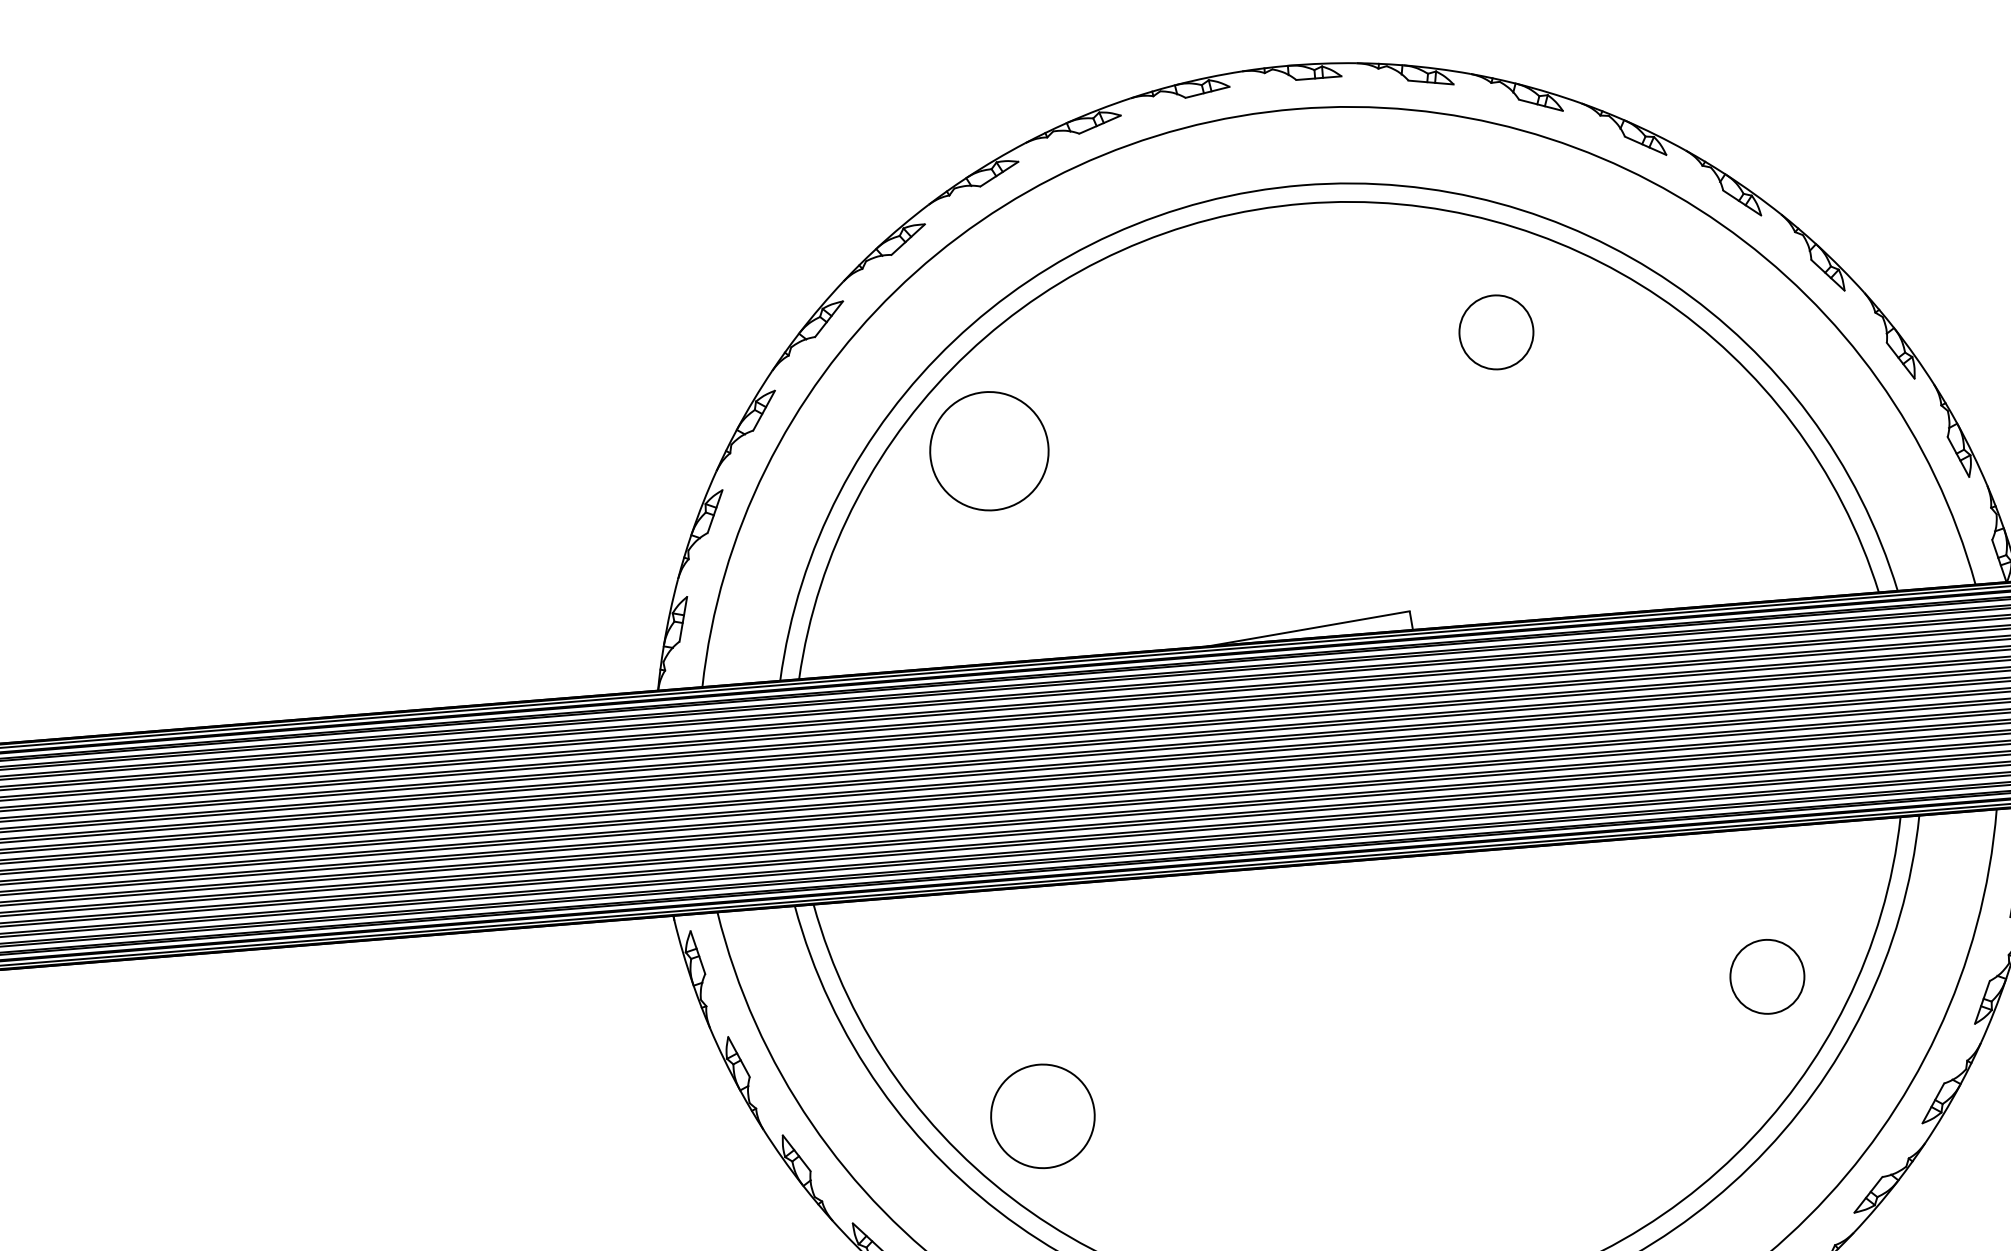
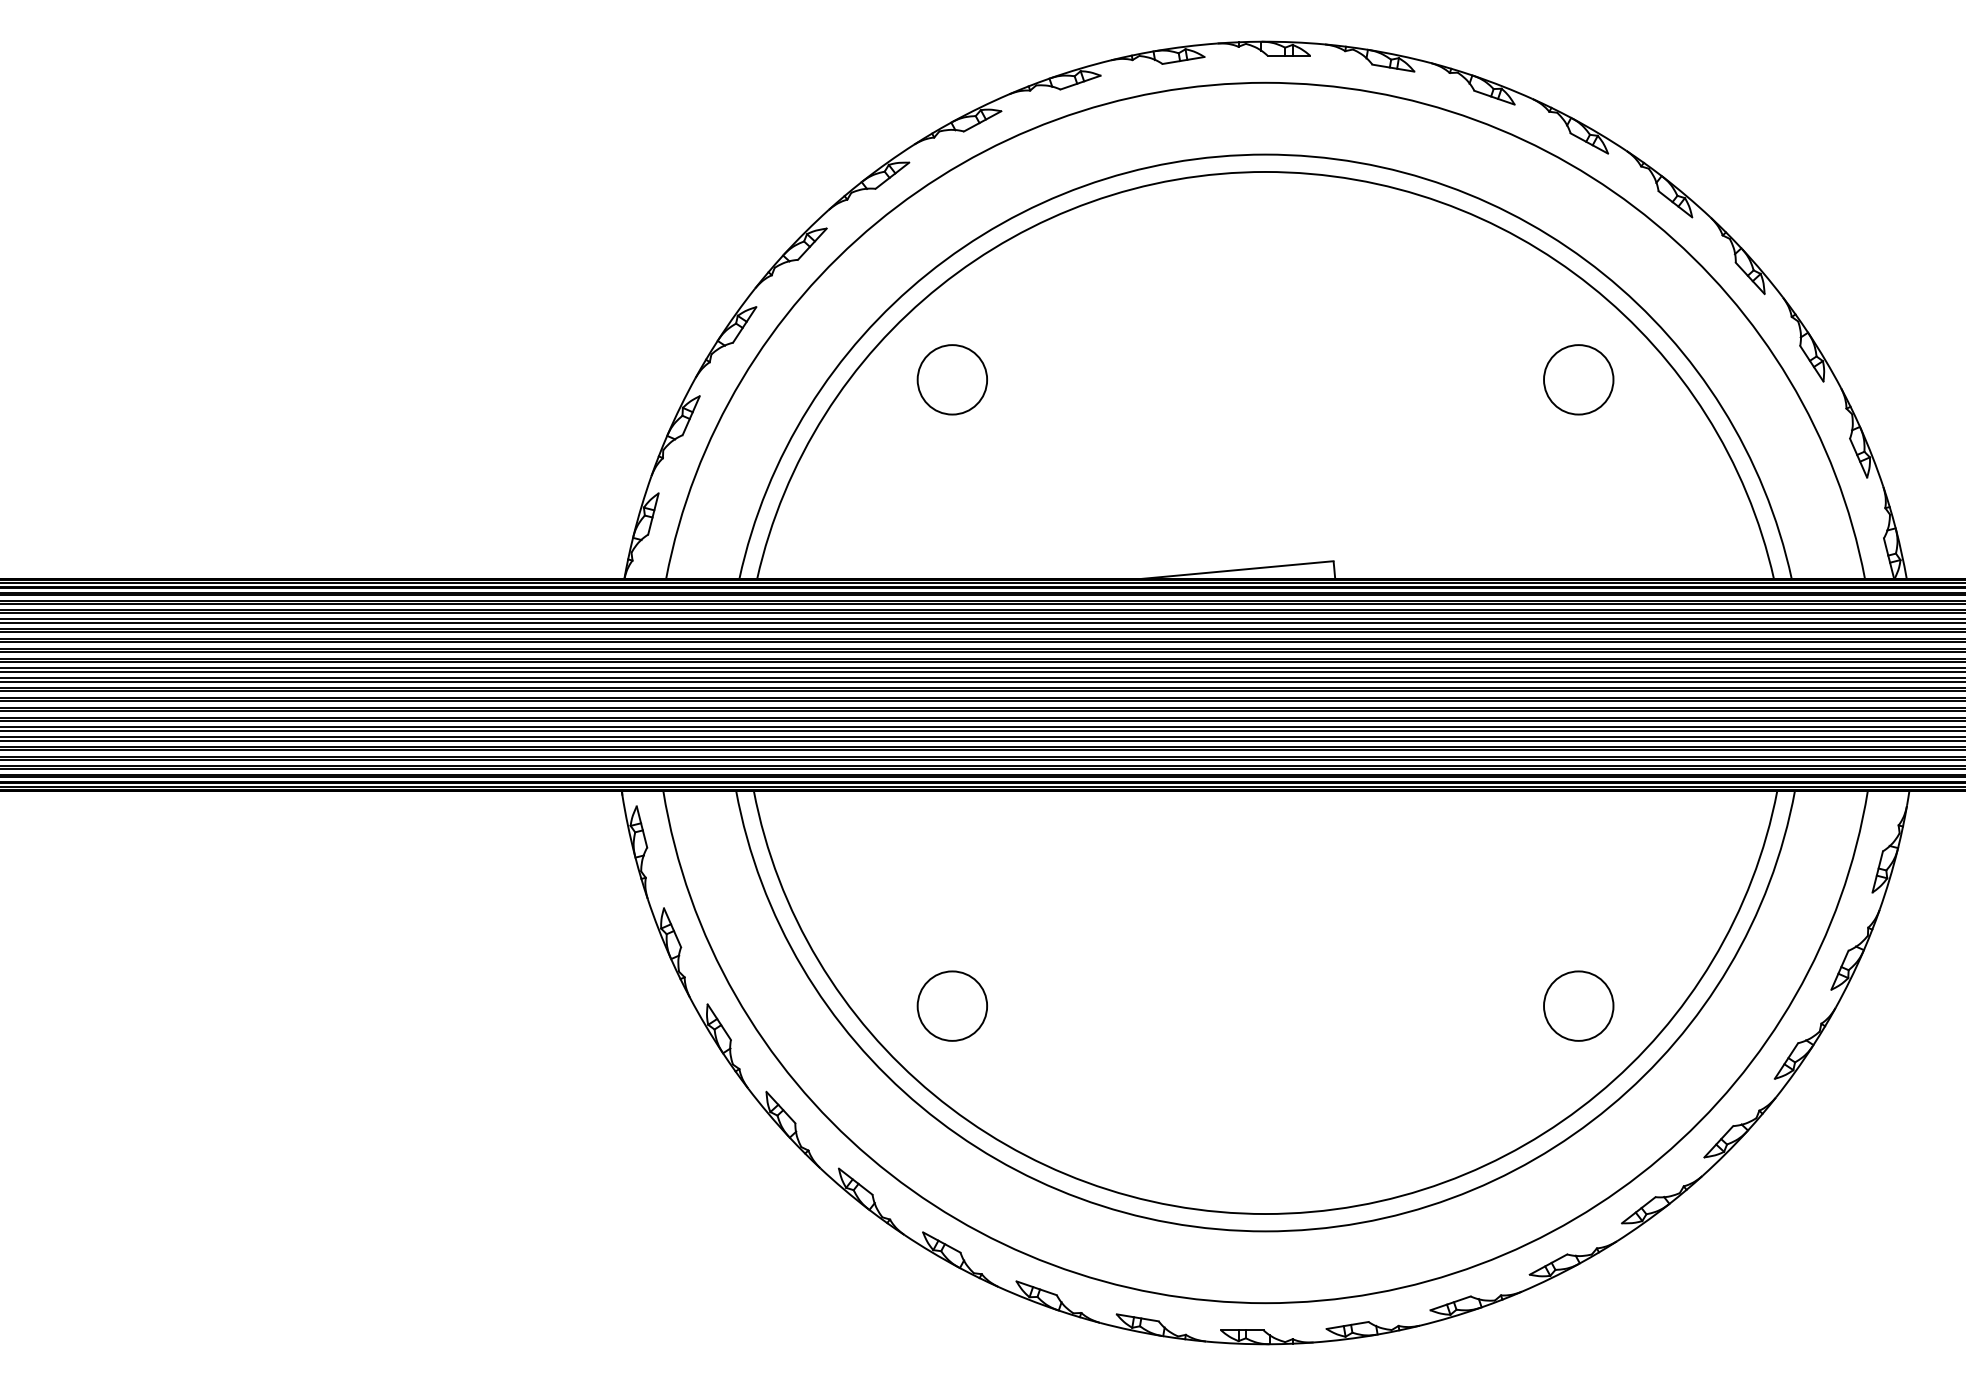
circle: (1496, 332) -> (1578, 379), moved
circle: (989, 450) -> (952, 379), size x0.62
circle: (1767, 976) -> (1578, 1005), moved
circle: (1042, 1115) -> (952, 1005), size x0.71

